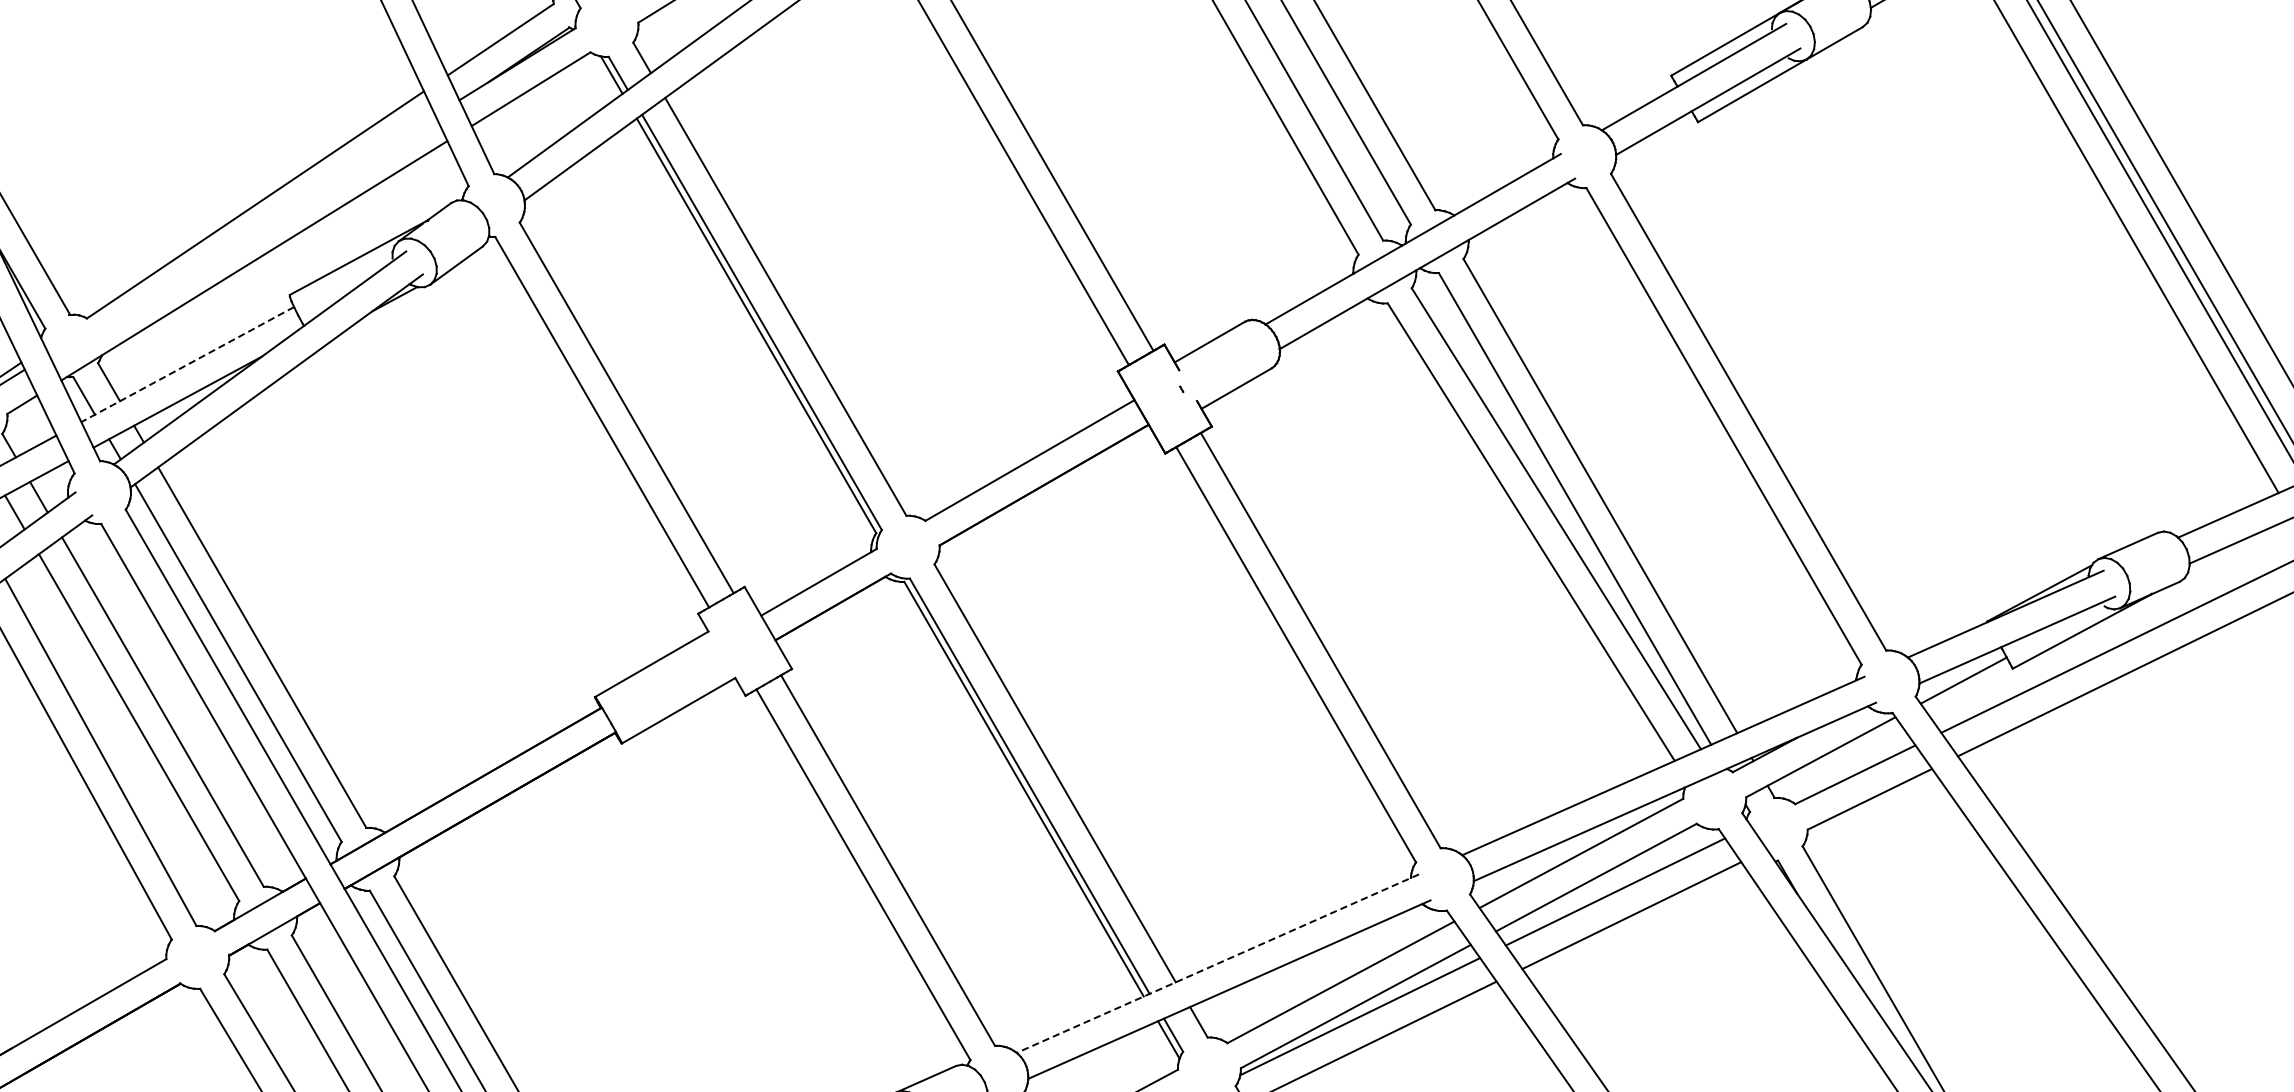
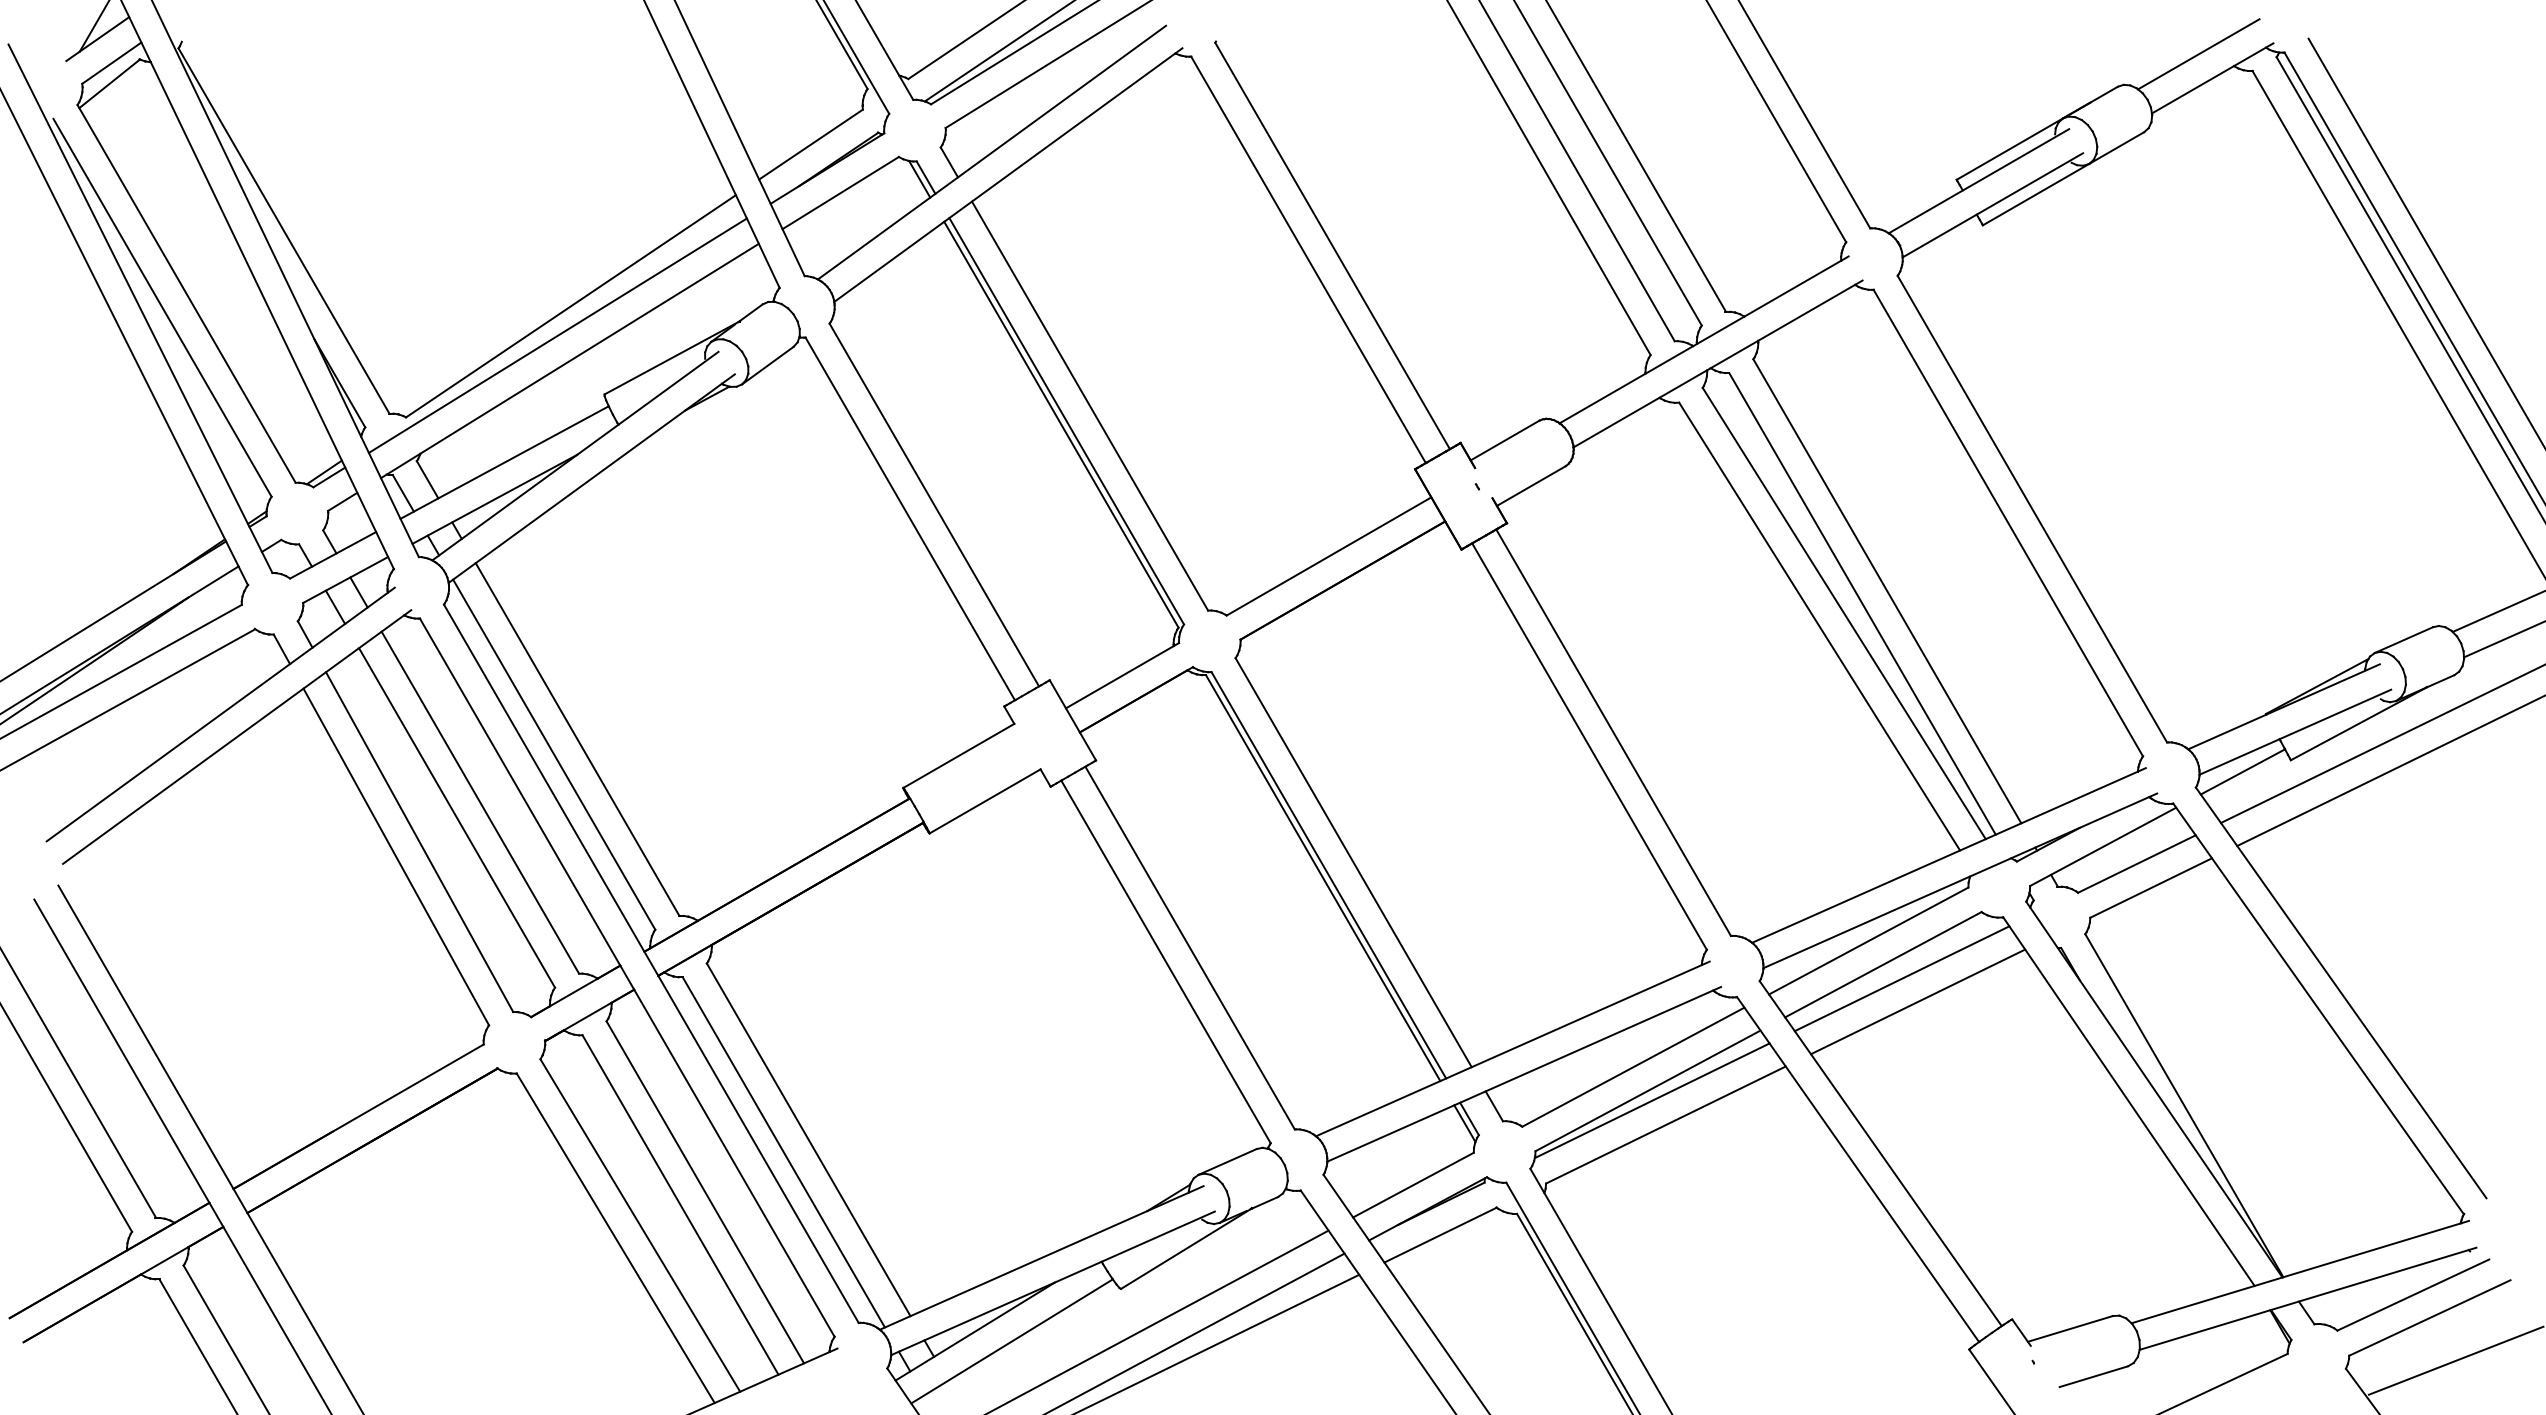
line: (241, 234) -> (557, 335), added
line: (187, 364) -> (504, 462), dashed -> solid
line: (1217, 964) -> (1512, 1049), dashed -> solid

